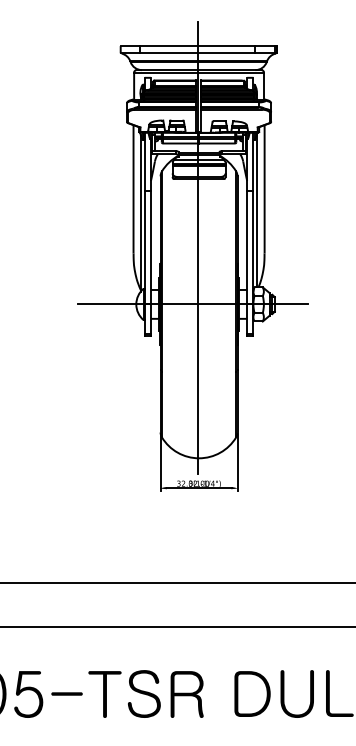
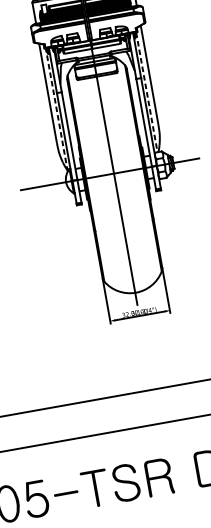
line: (257, 210) -> (147, 92), solid -> dashed
line: (140, 212) -> (56, 110), solid -> dashed

